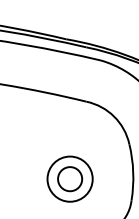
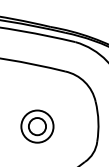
part: (70, 179) -> (37, 126), moved

